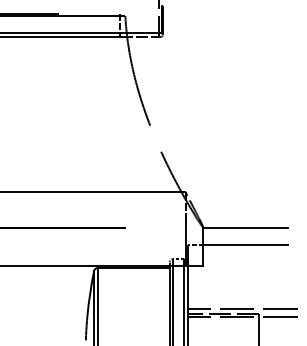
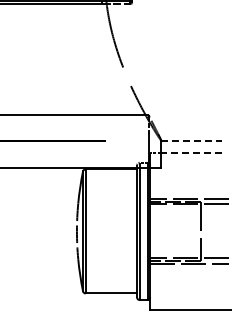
line: (247, 227) -> (192, 140), solid -> dashed
line: (245, 244) -> (191, 152), solid -> dashed

